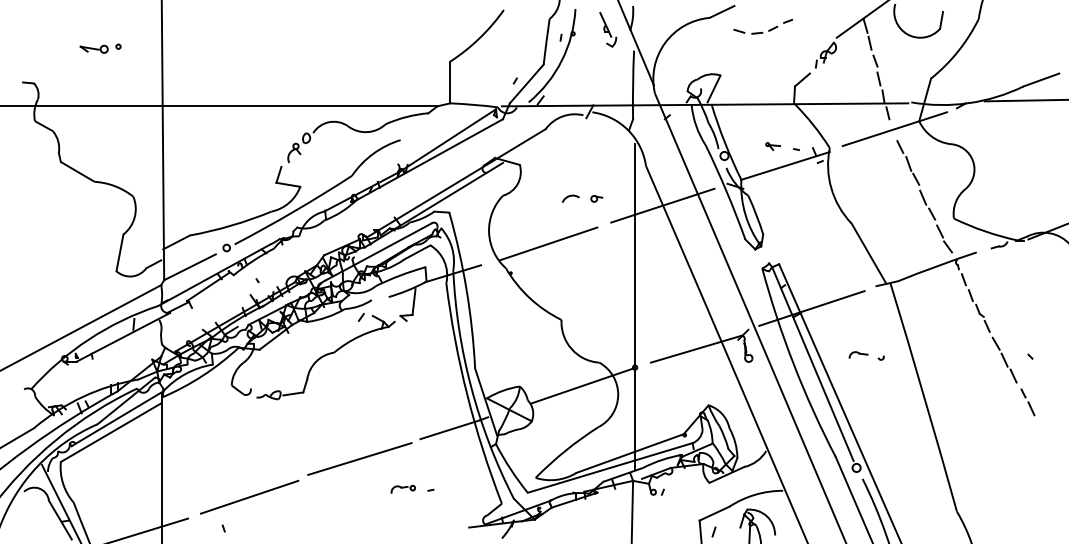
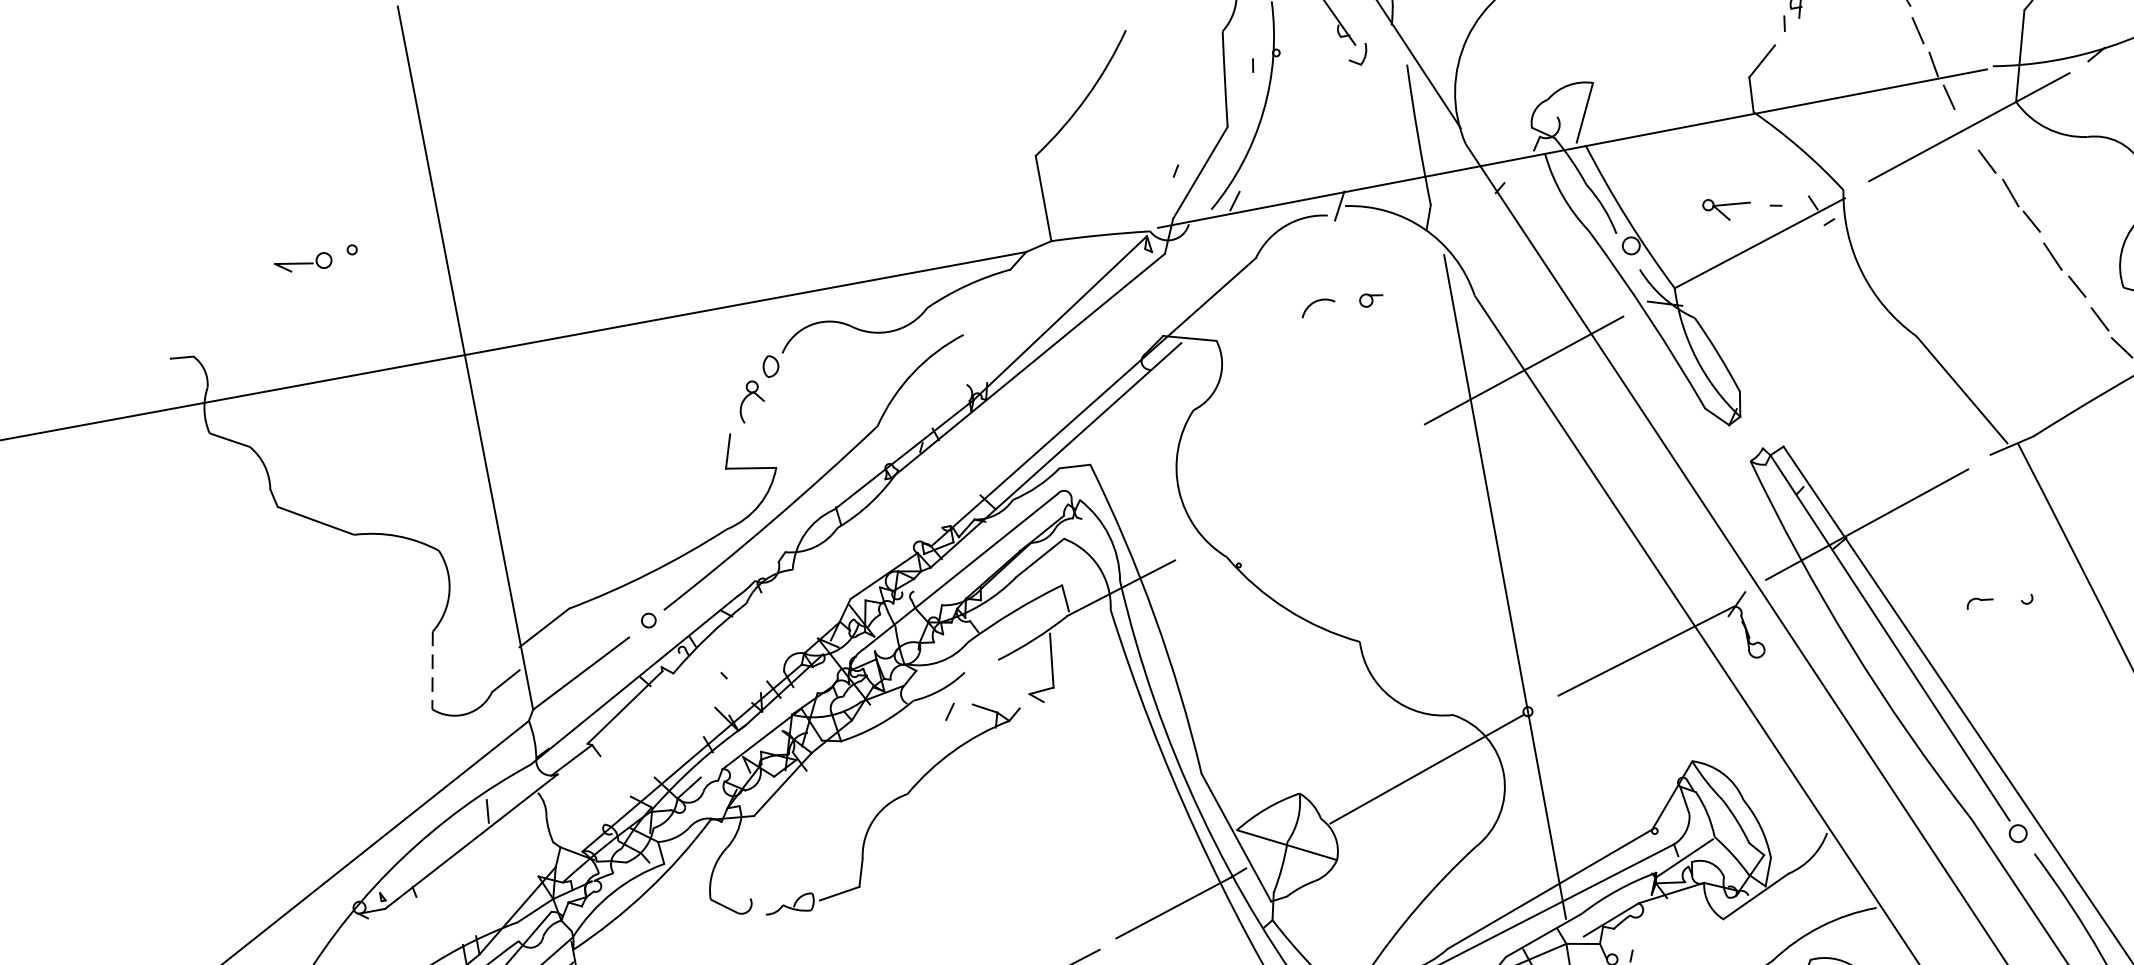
part: (772, 146) -> (1725, 208), size x1.6
arc: (569, 197) -> (1314, 305), moved
part: (596, 198) -> (1370, 298), moved
line: (548, 243) -> (1304, 490), removed
line: (119, 252) -> (431, 669), solid -> dashed
part: (858, 354) -> (1979, 601), size x0.7

